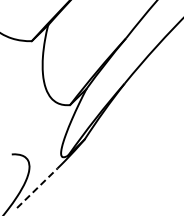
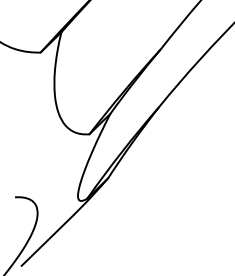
line: (37, 187) -> (47, 239), dashed -> solid

